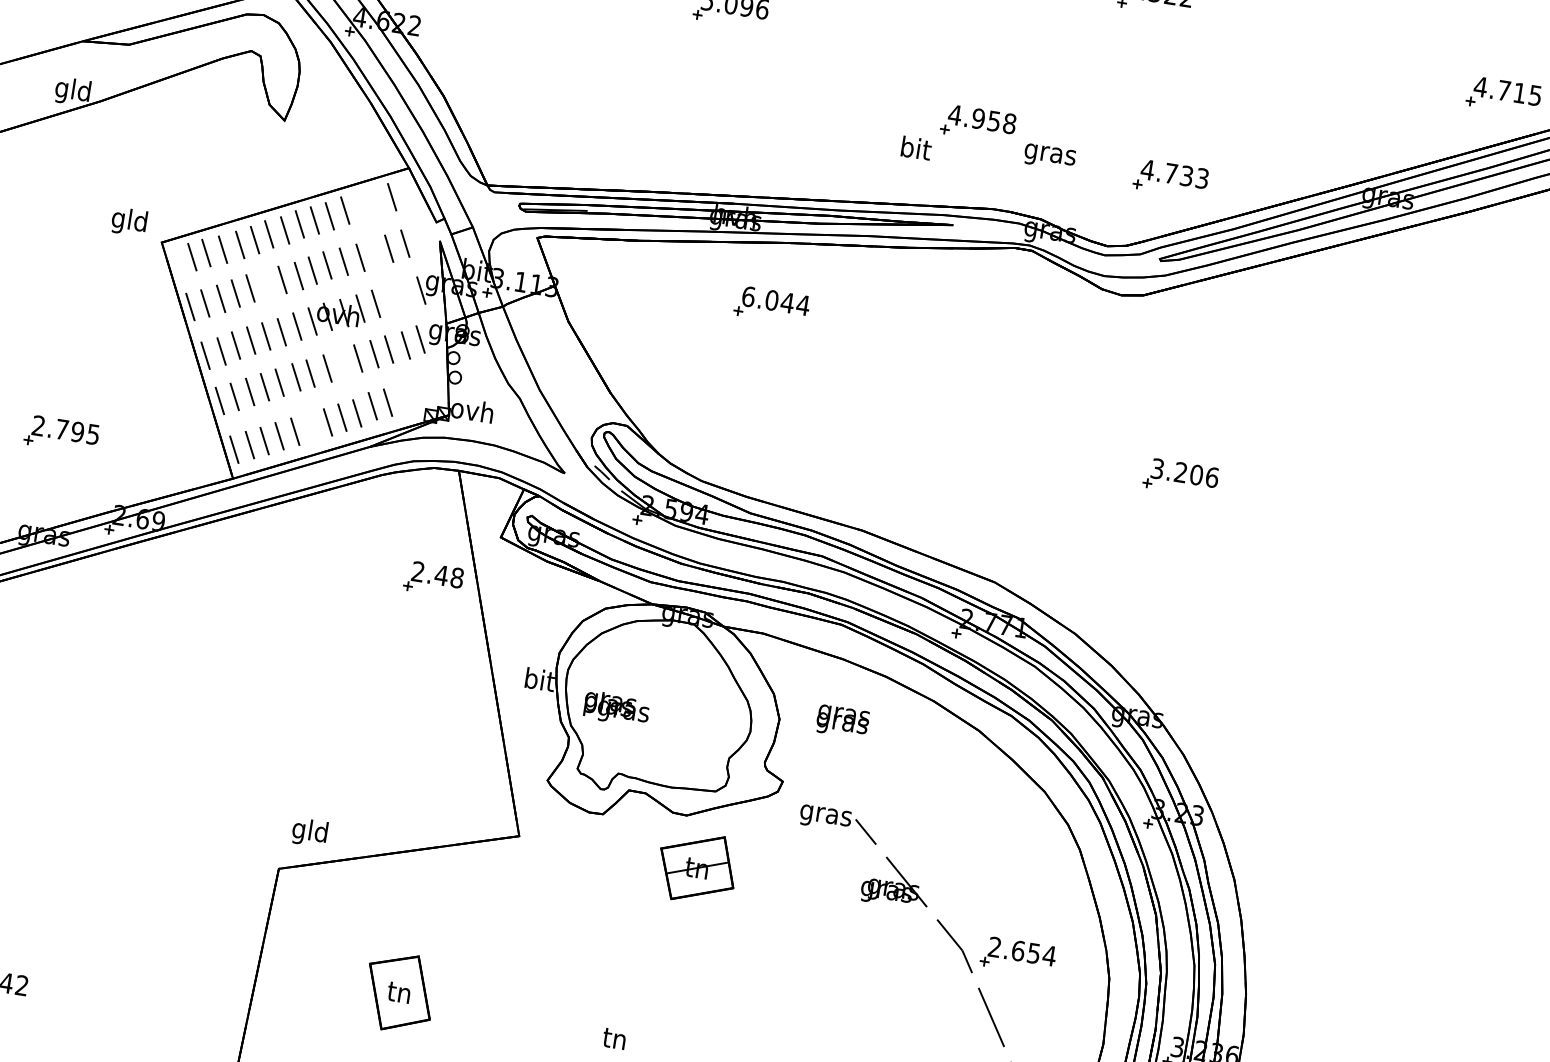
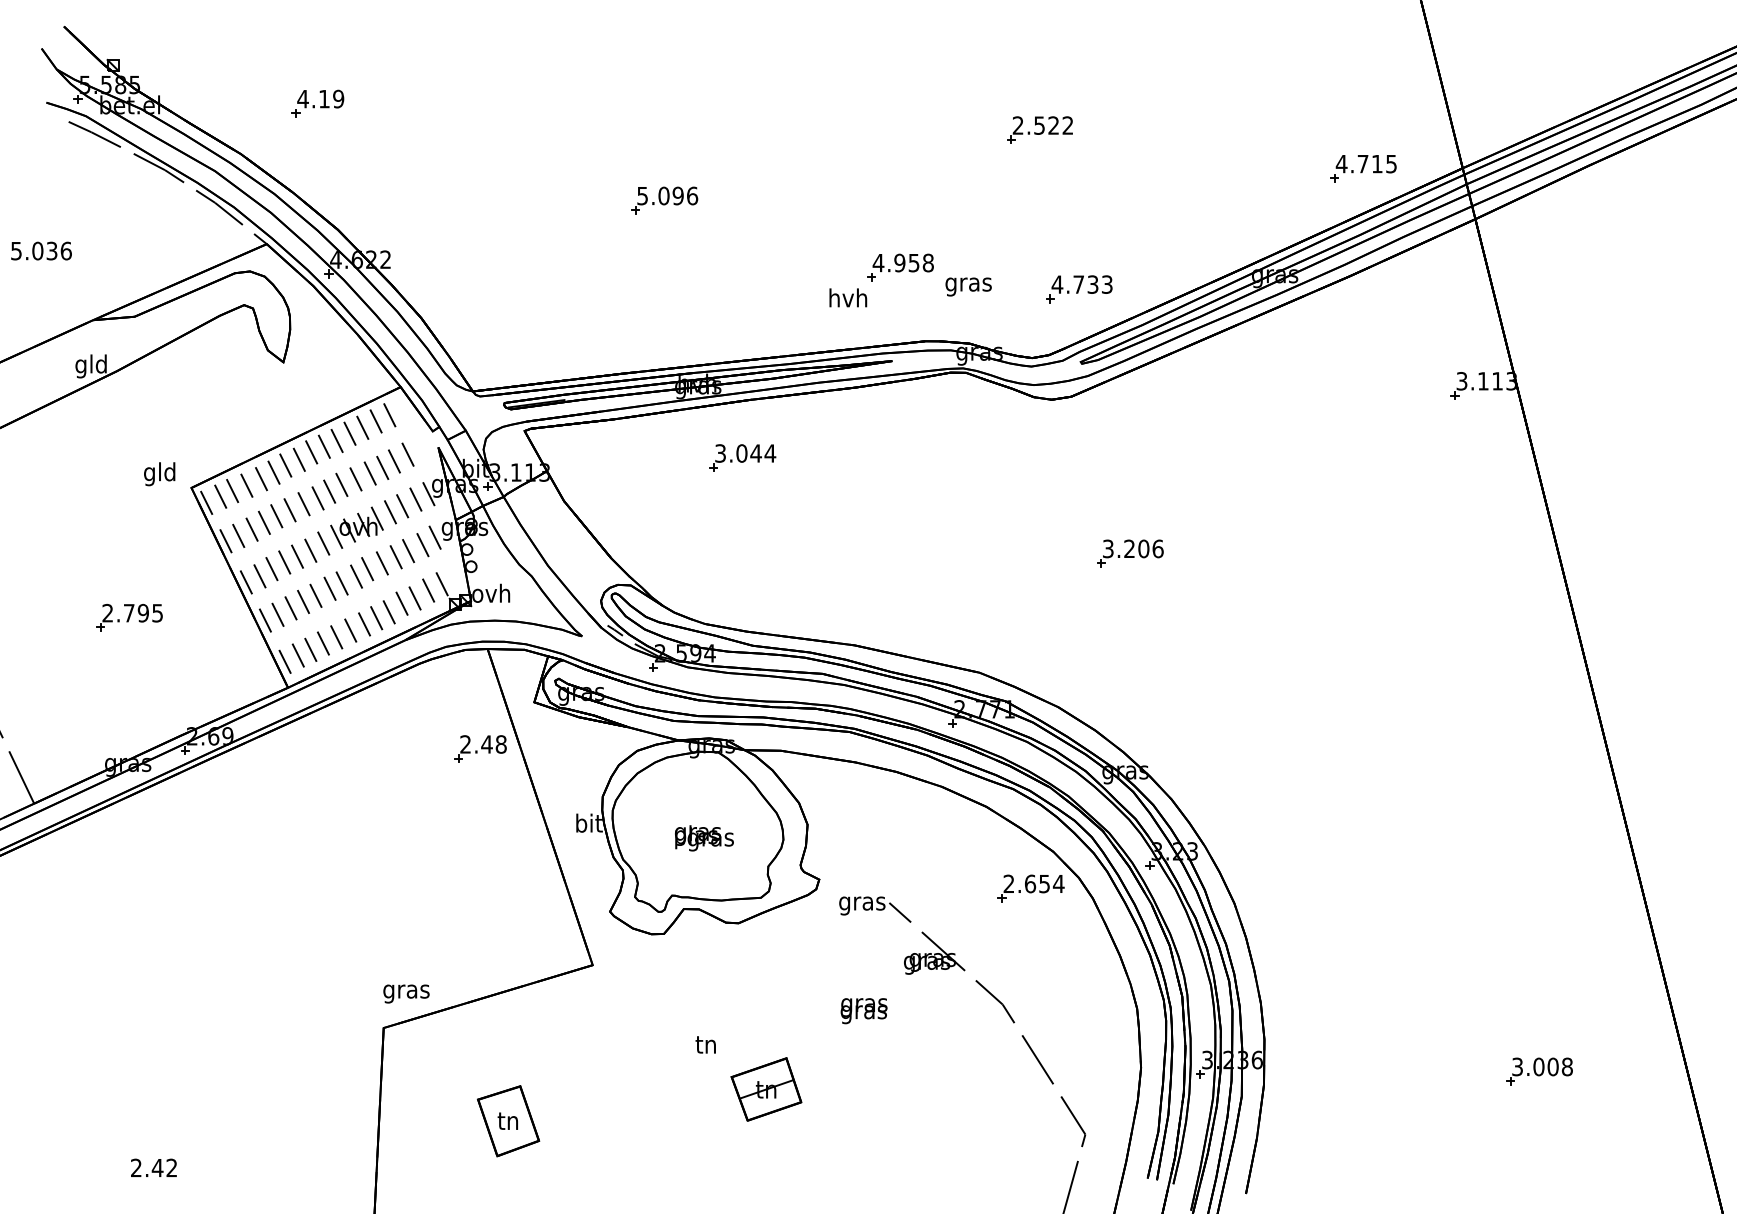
text: (916, 147) -> (848, 297), bit -> hvh
line: (376, 201) -> (376, 421), added
line: (360, 205) -> (362, 427), added
line: (375, 253) -> (382, 467), added
line: (175, 261) -> (206, 502), added
line: (265, 284) -> (289, 510), added
line: (405, 294) -> (415, 499), added
text: (748, 296) -> (720, 453), 6.044 -> 3.044
line: (390, 299) -> (402, 506), added
line: (340, 362) -> (367, 569), added
line: (420, 392) -> (442, 584), added
line: (404, 396) -> (428, 590), added
line: (311, 426) -> (350, 630), added
part: (61, 434) -> (129, 617), moved
text: (616, 709) -> (704, 838), moved
text: (842, 722) -> (863, 1011), moved
text: (310, 832) -> (406, 991), gld -> gras
part: (697, 868) -> (766, 1089), moved
part: (1017, 955) -> (1030, 888), moved
text: (614, 1038) -> (705, 1044), moved

